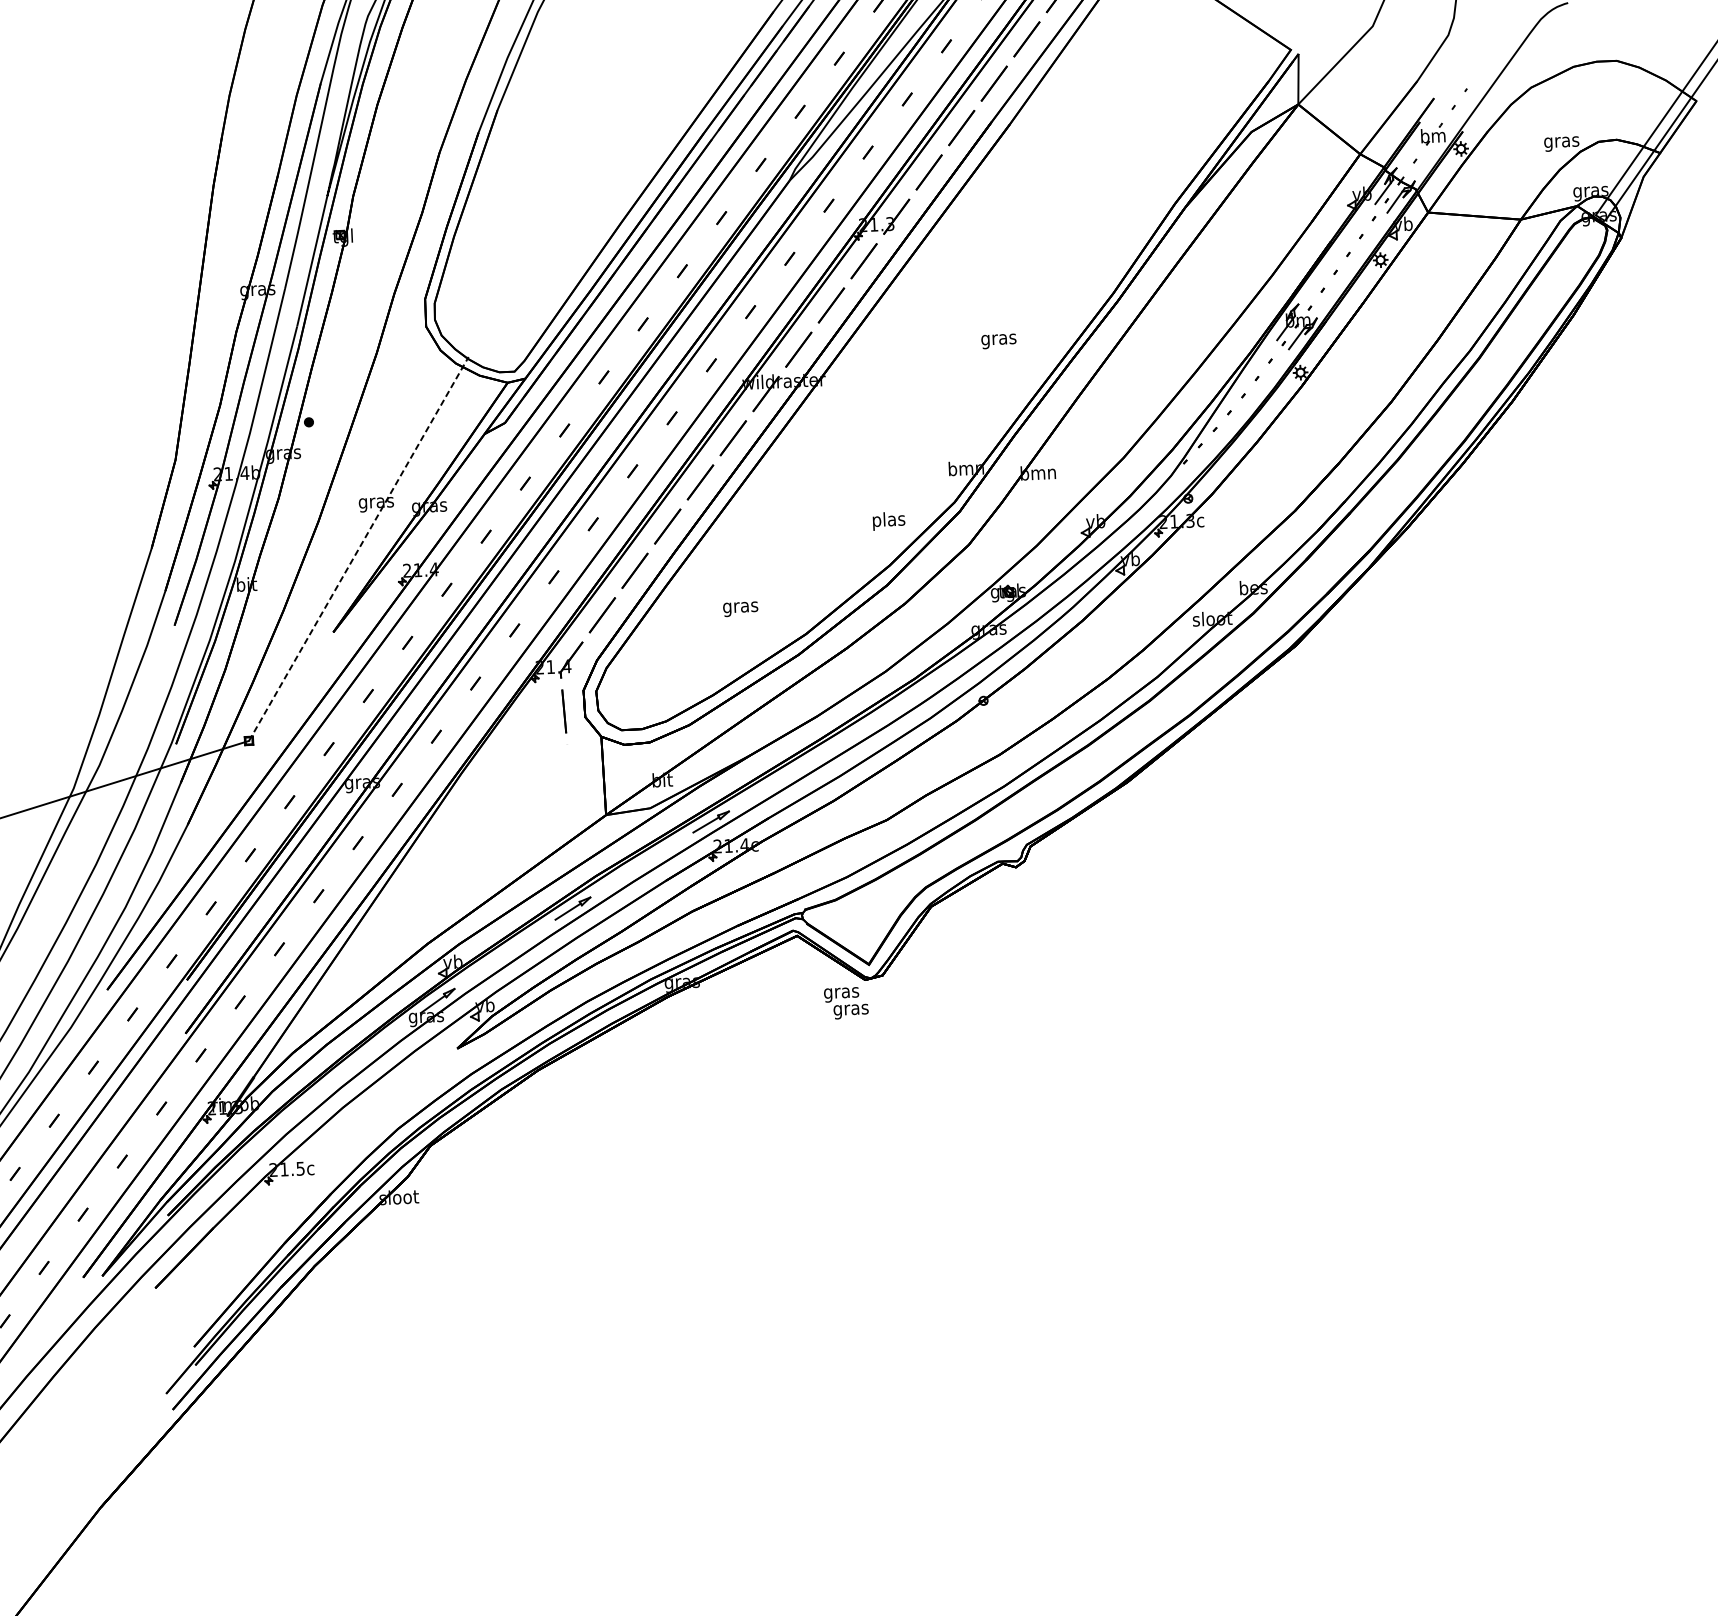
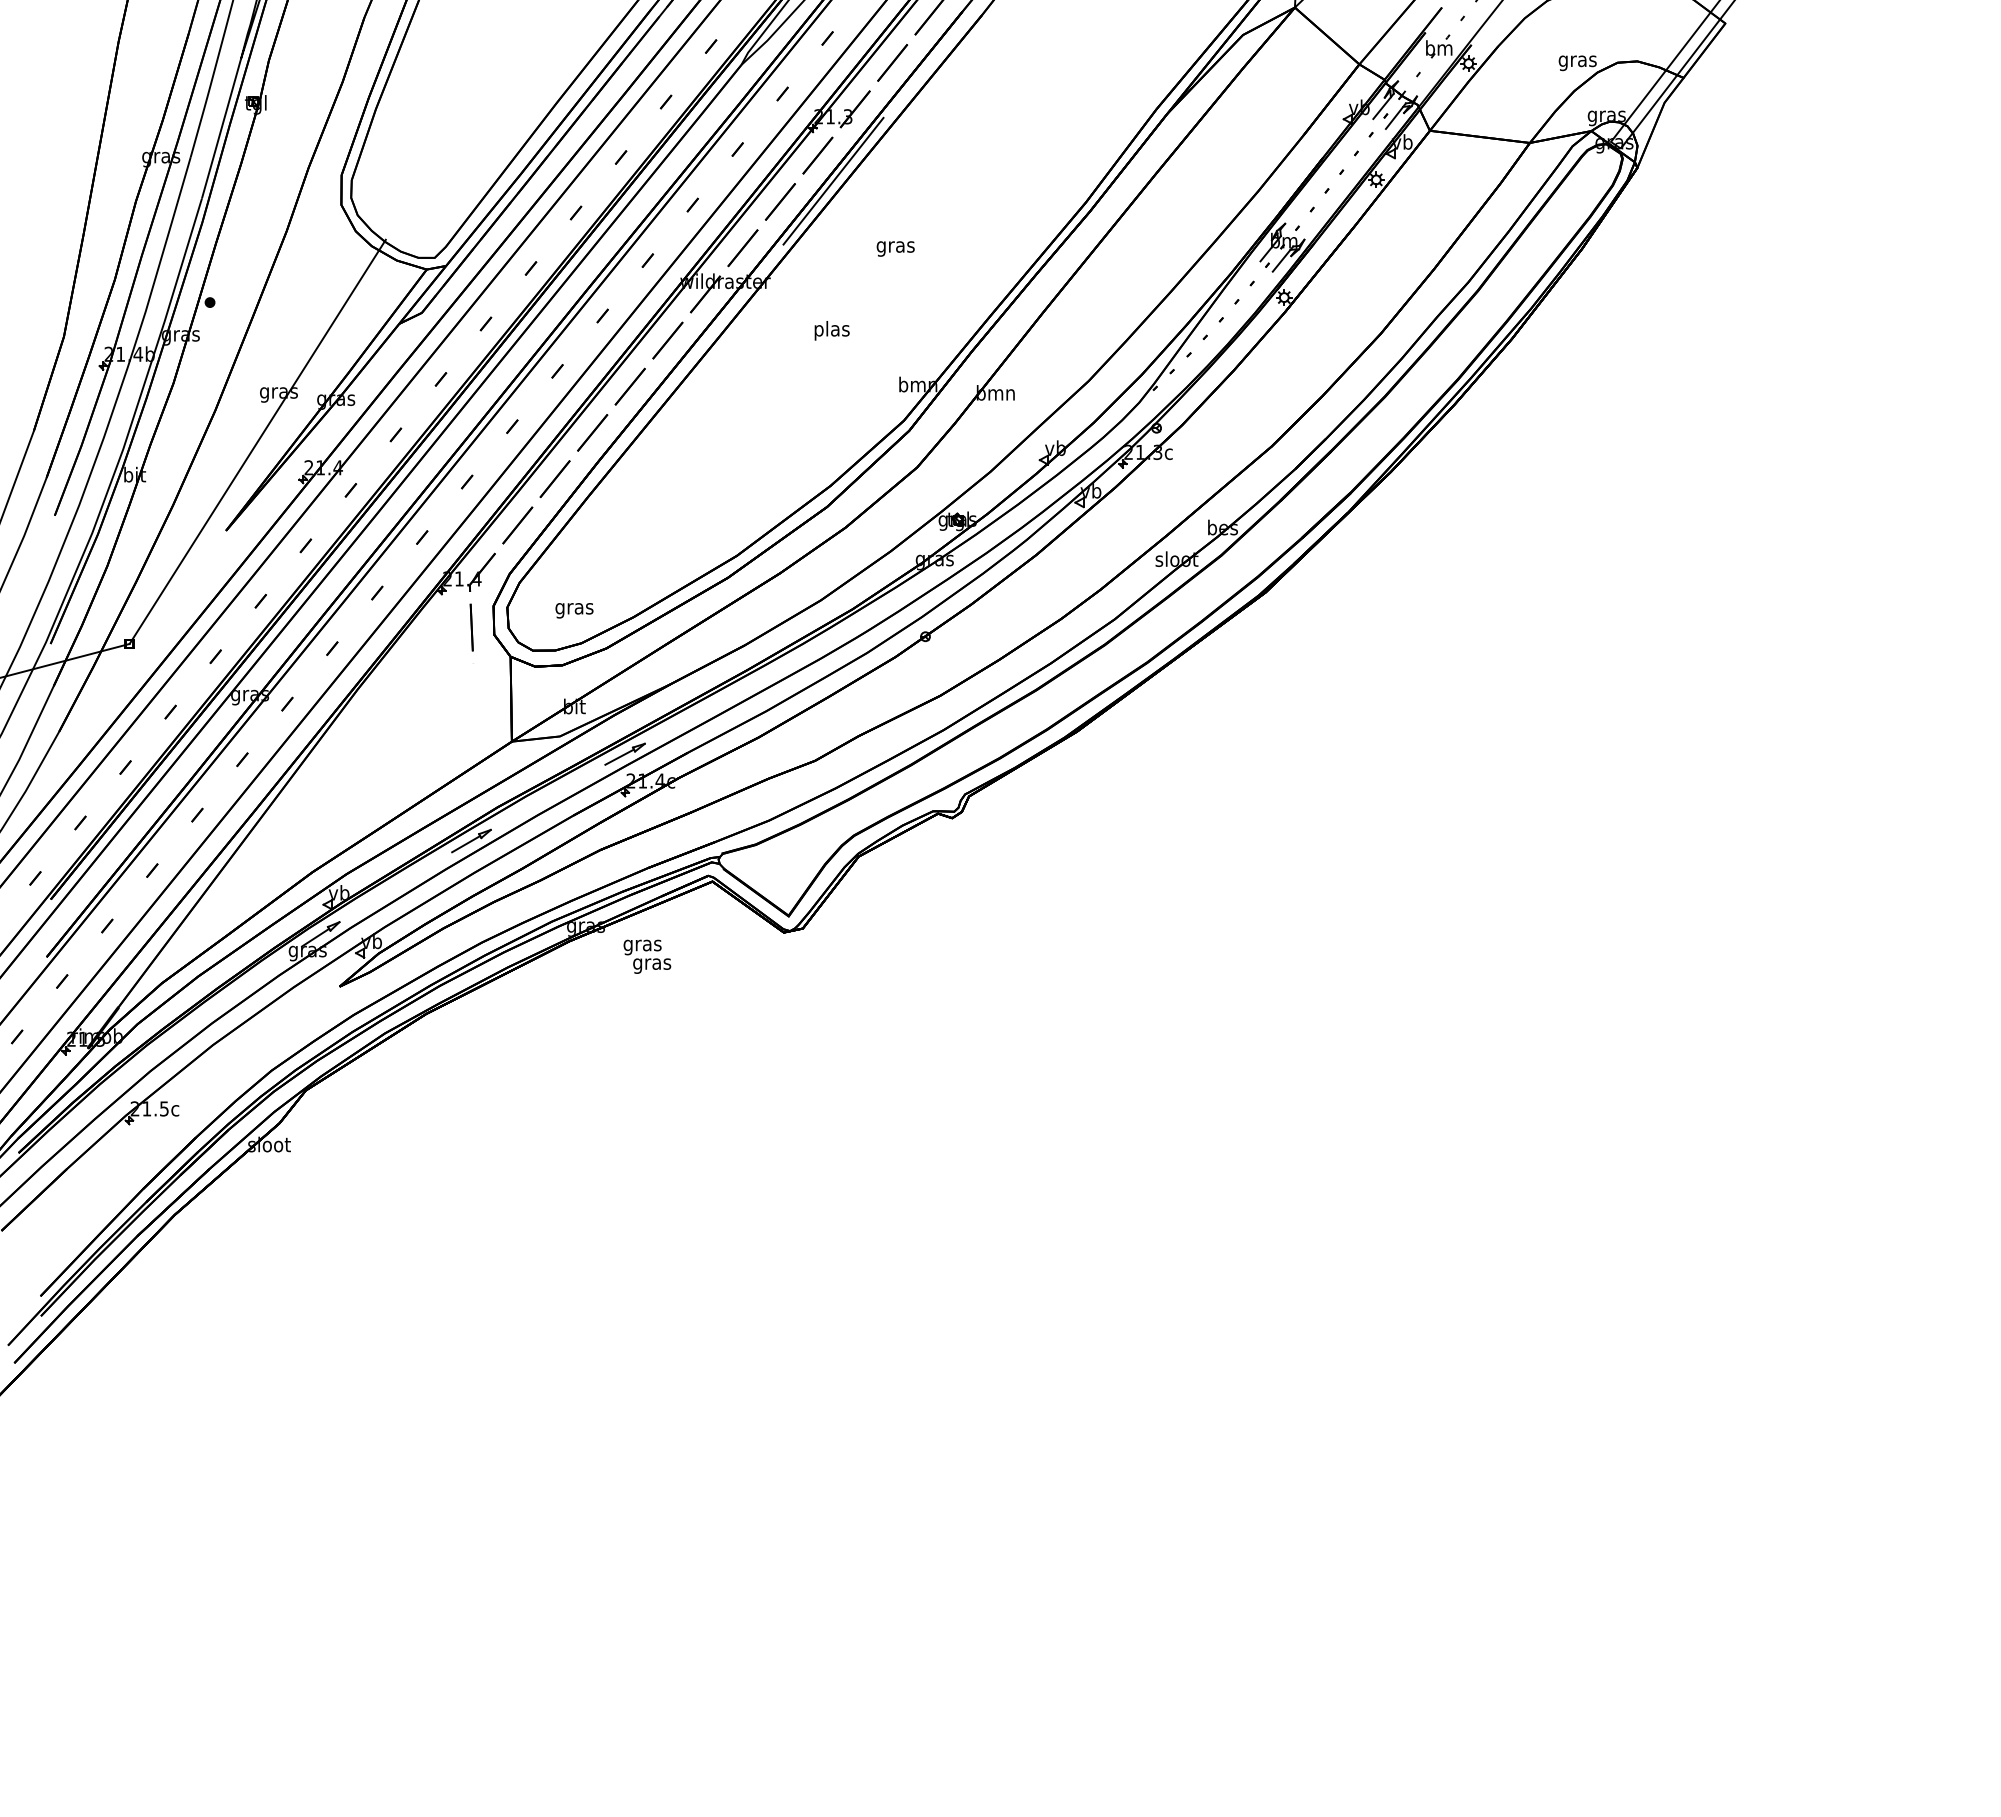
line: (879, 283) -> (833, 180), added
text: (998, 340) -> (895, 248), moved
text: (888, 520) -> (831, 330), moved
line: (359, 548) -> (258, 441), dashed -> solid
text: (740, 608) -> (574, 610), moved
text: (846, 1002) -> (647, 956), moved

